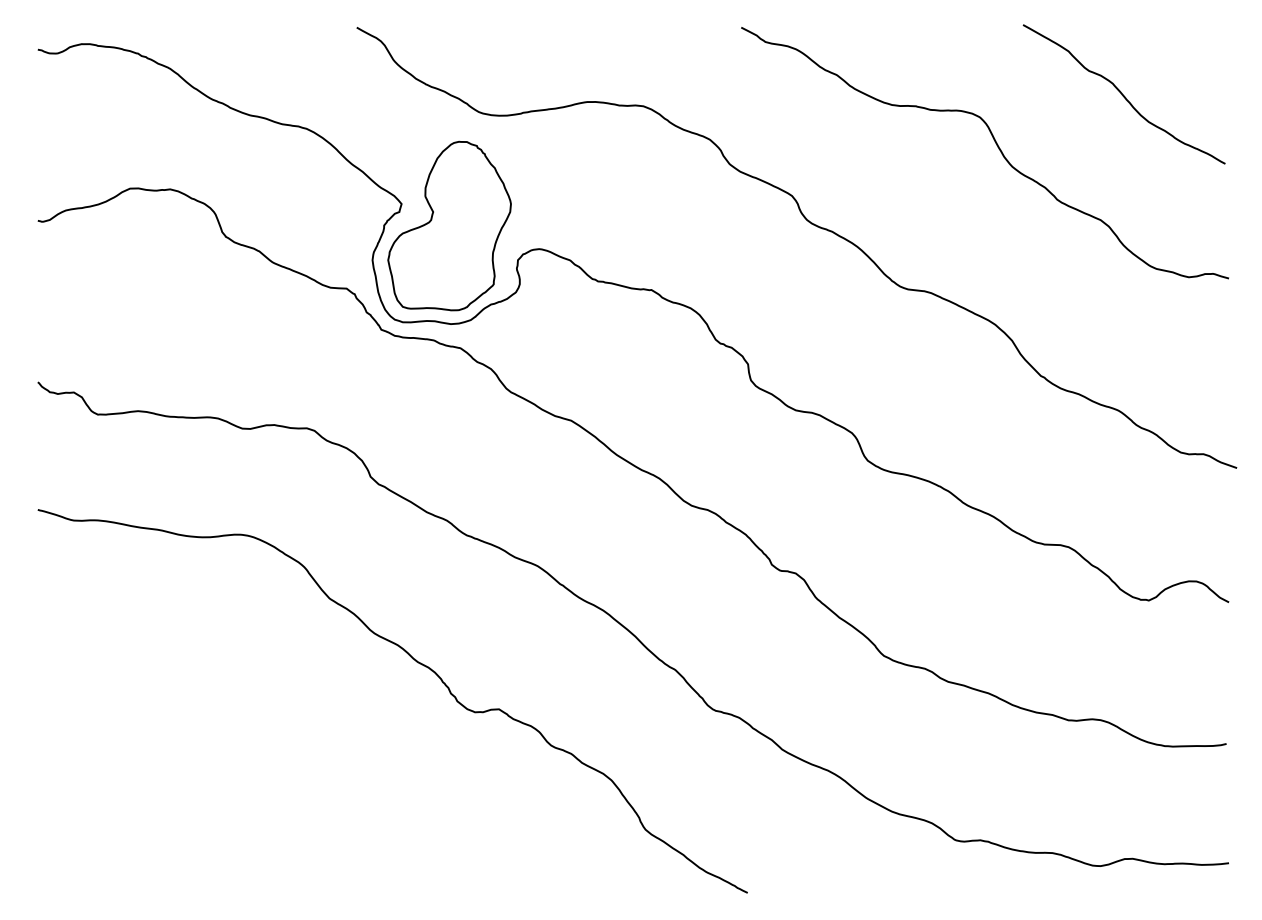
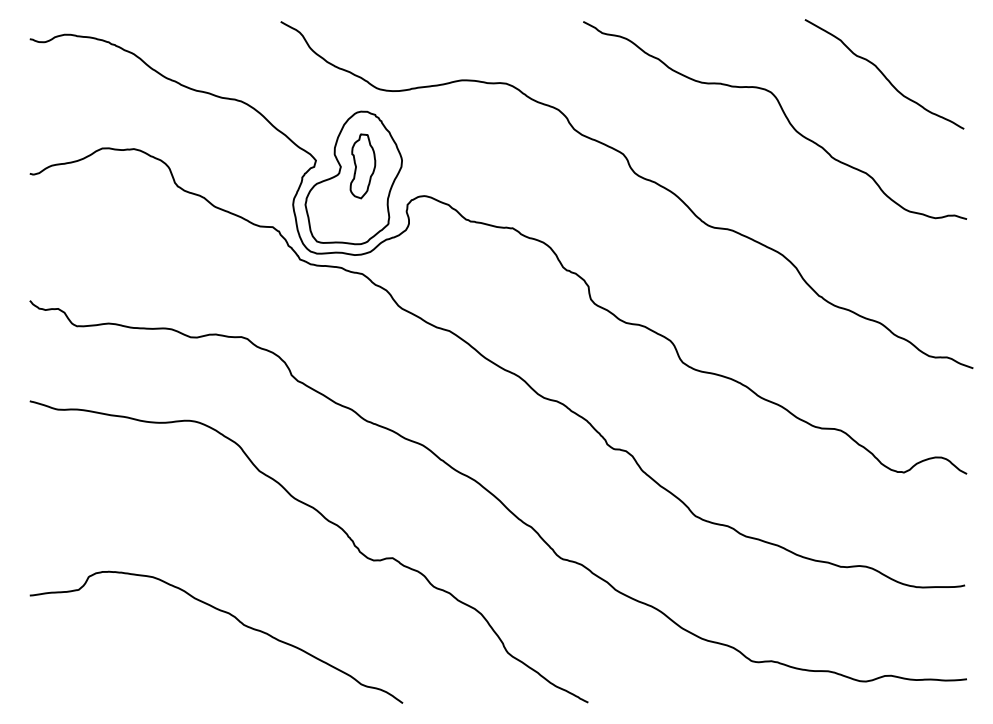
part: (460, 210) -> (362, 165), added
curve: (284, 778) -> (223, 612), added

